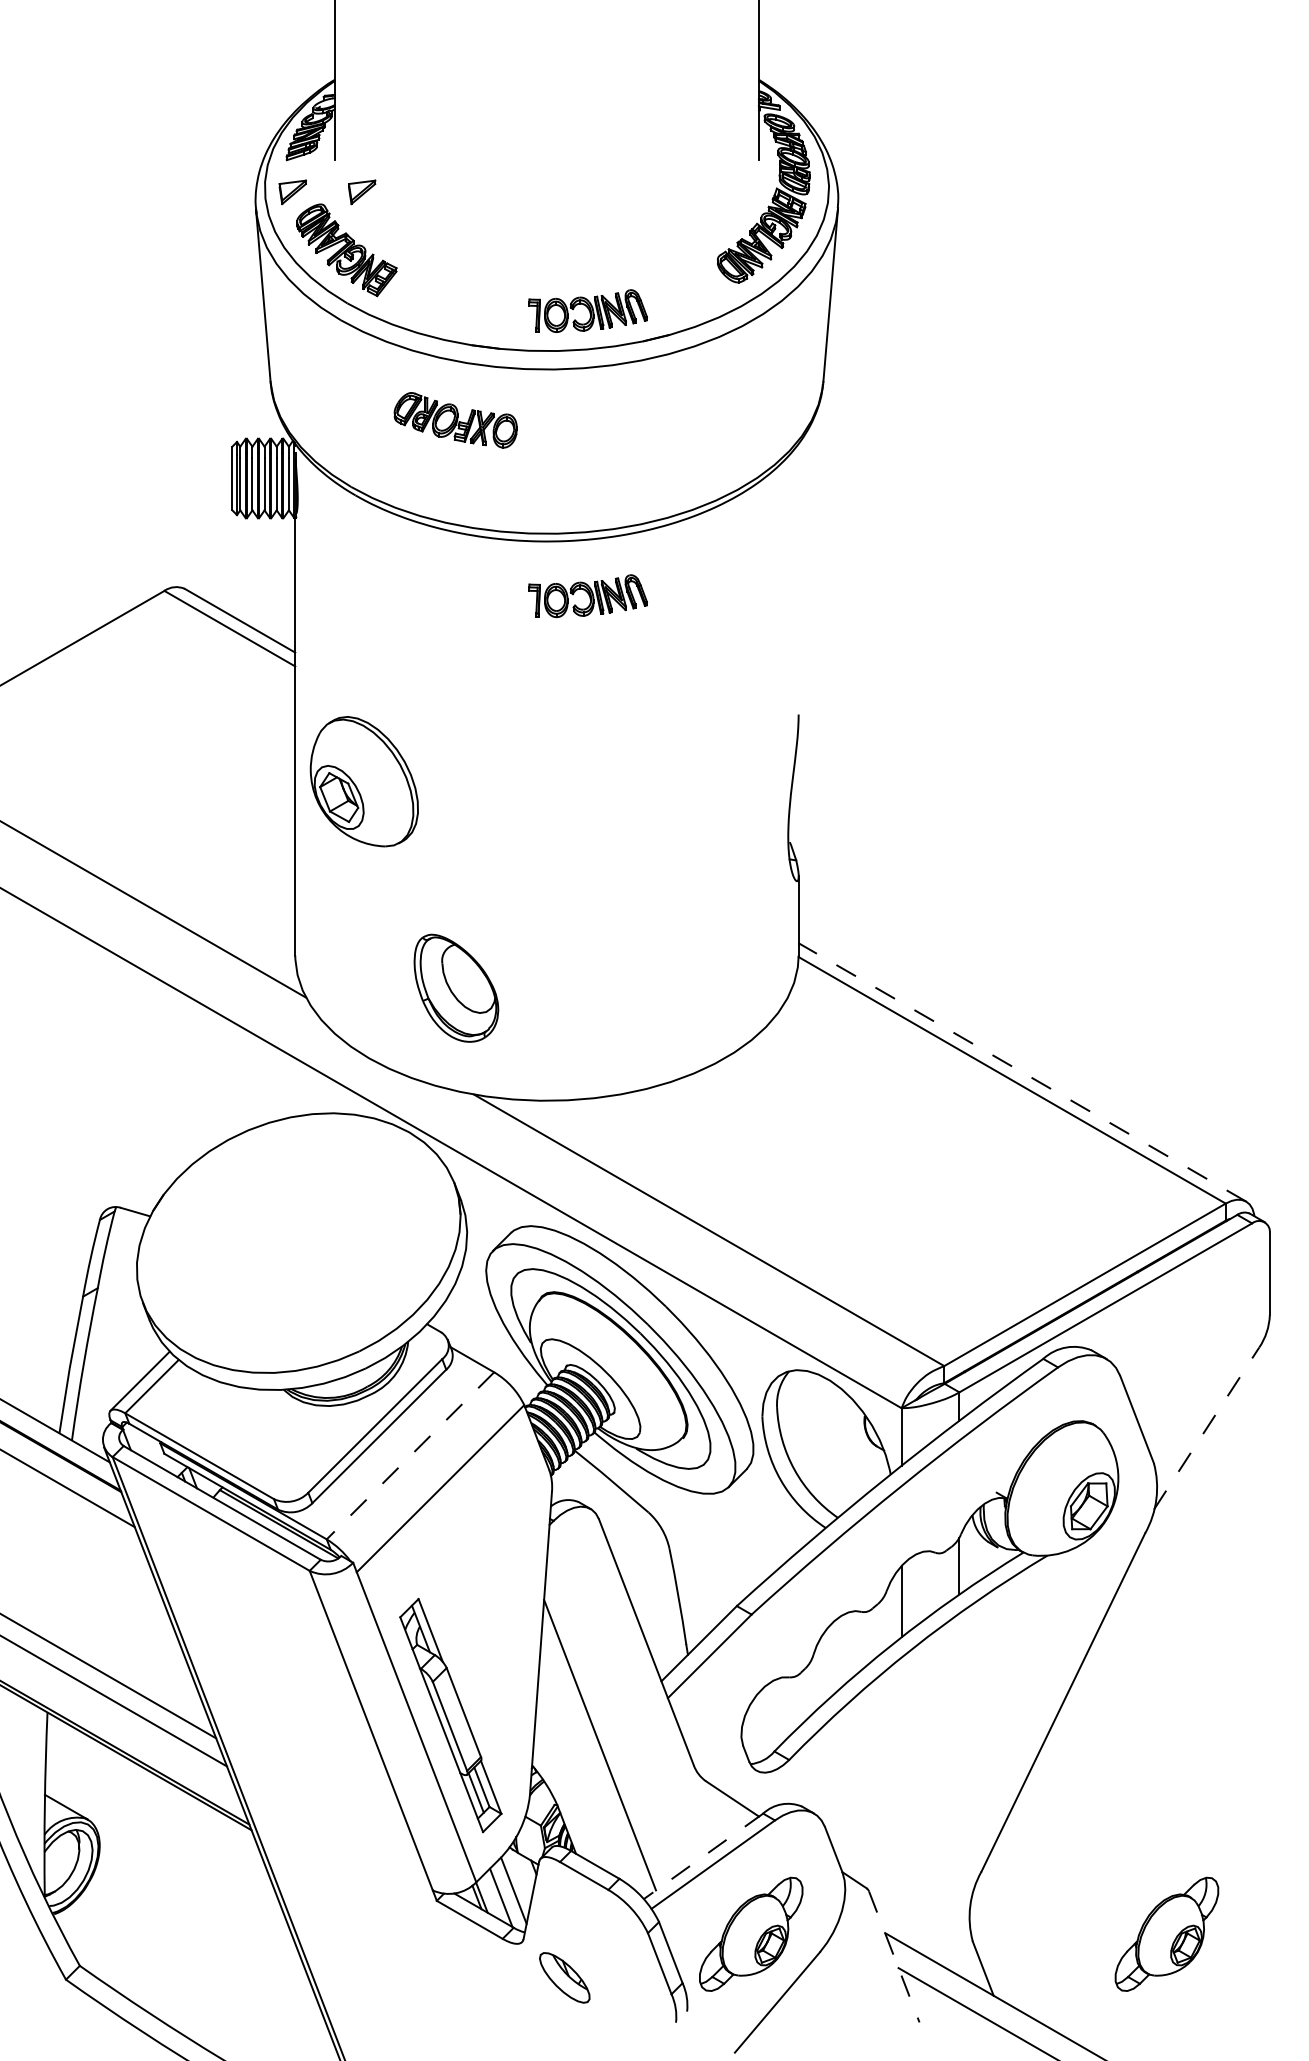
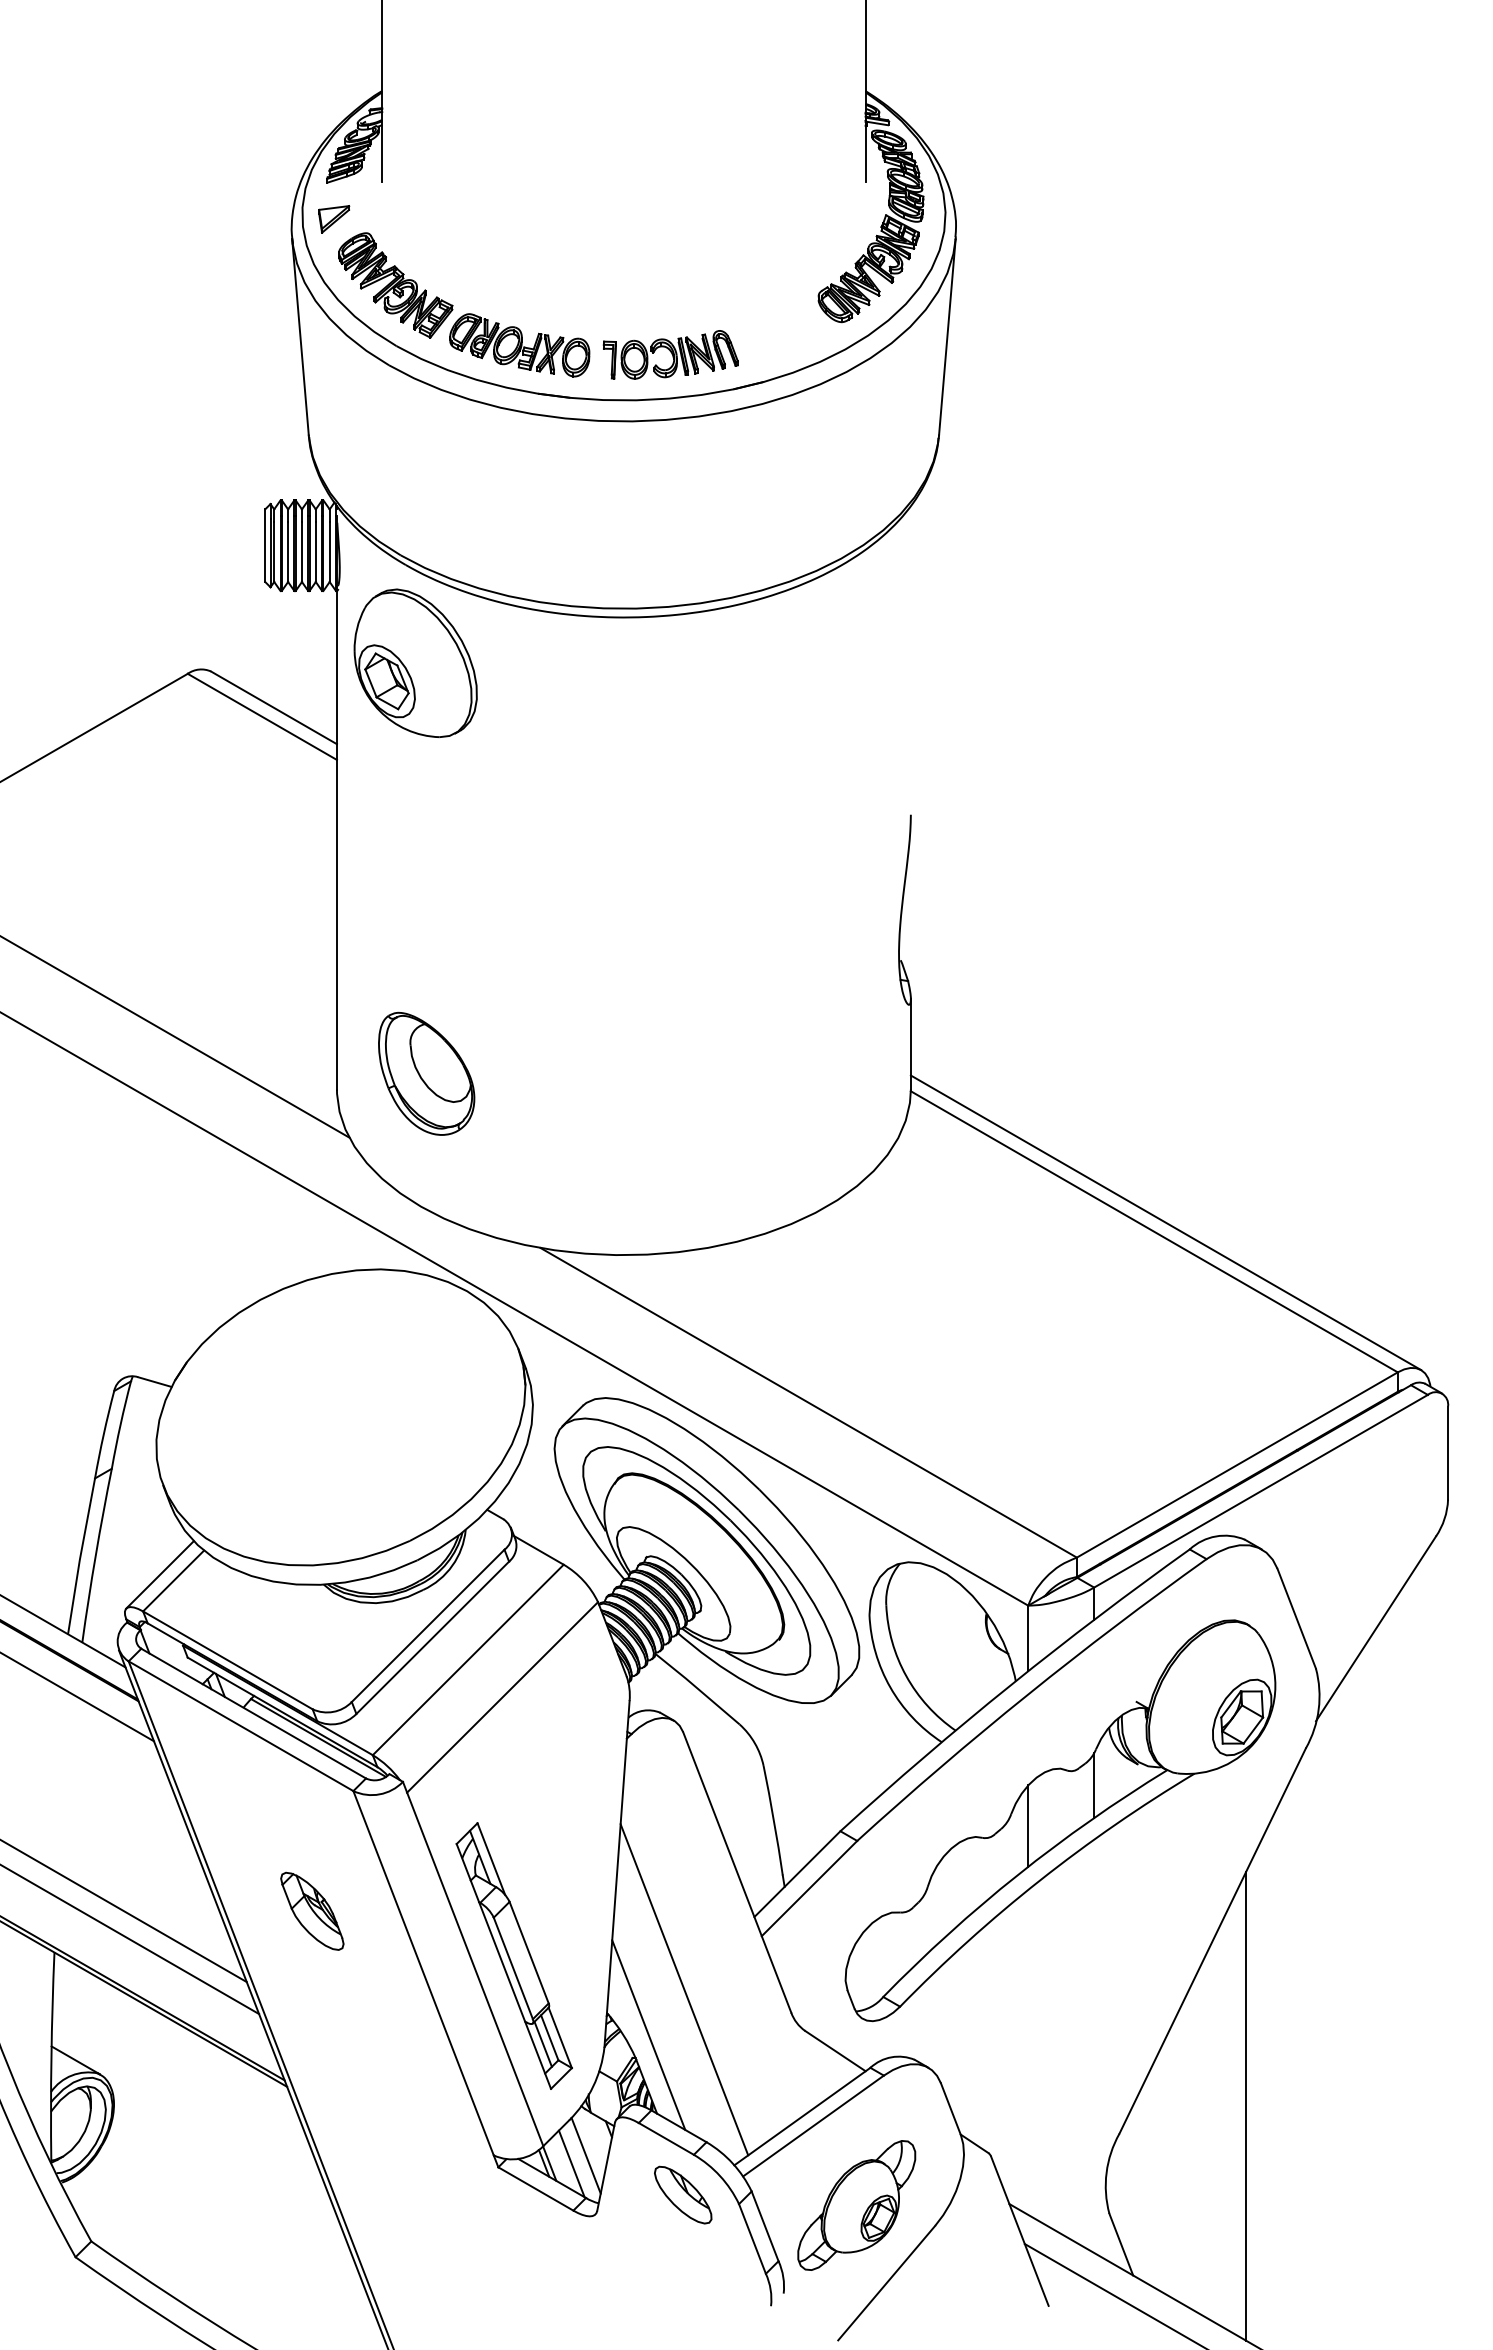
part: (362, 192) -> (413, 219), removed
part: (455, 420) -> (519, 345), moved
part: (587, 595) -> (670, 679), removed
part: (364, 780) -> (415, 662), moved
part: (456, 987) -> (426, 1073), moved
line: (1022, 1072) -> (1166, 1222), dashed -> solid
line: (1207, 1428) -> (1376, 1628), dashed -> solid
line: (410, 1455) -> (468, 1659), dashed -> solid
part: (273, 1675) -> (312, 1910), added
line: (568, 1784) -> (648, 2034), added
line: (1093, 1846) -> (1246, 2105), added
line: (703, 1856) -> (802, 2116), dashed -> solid
part: (1166, 1934) -> (1330, 2205), removed
line: (893, 1957) -> (1019, 2231), dashed -> solid
part: (565, 1977) -> (683, 2194), moved

